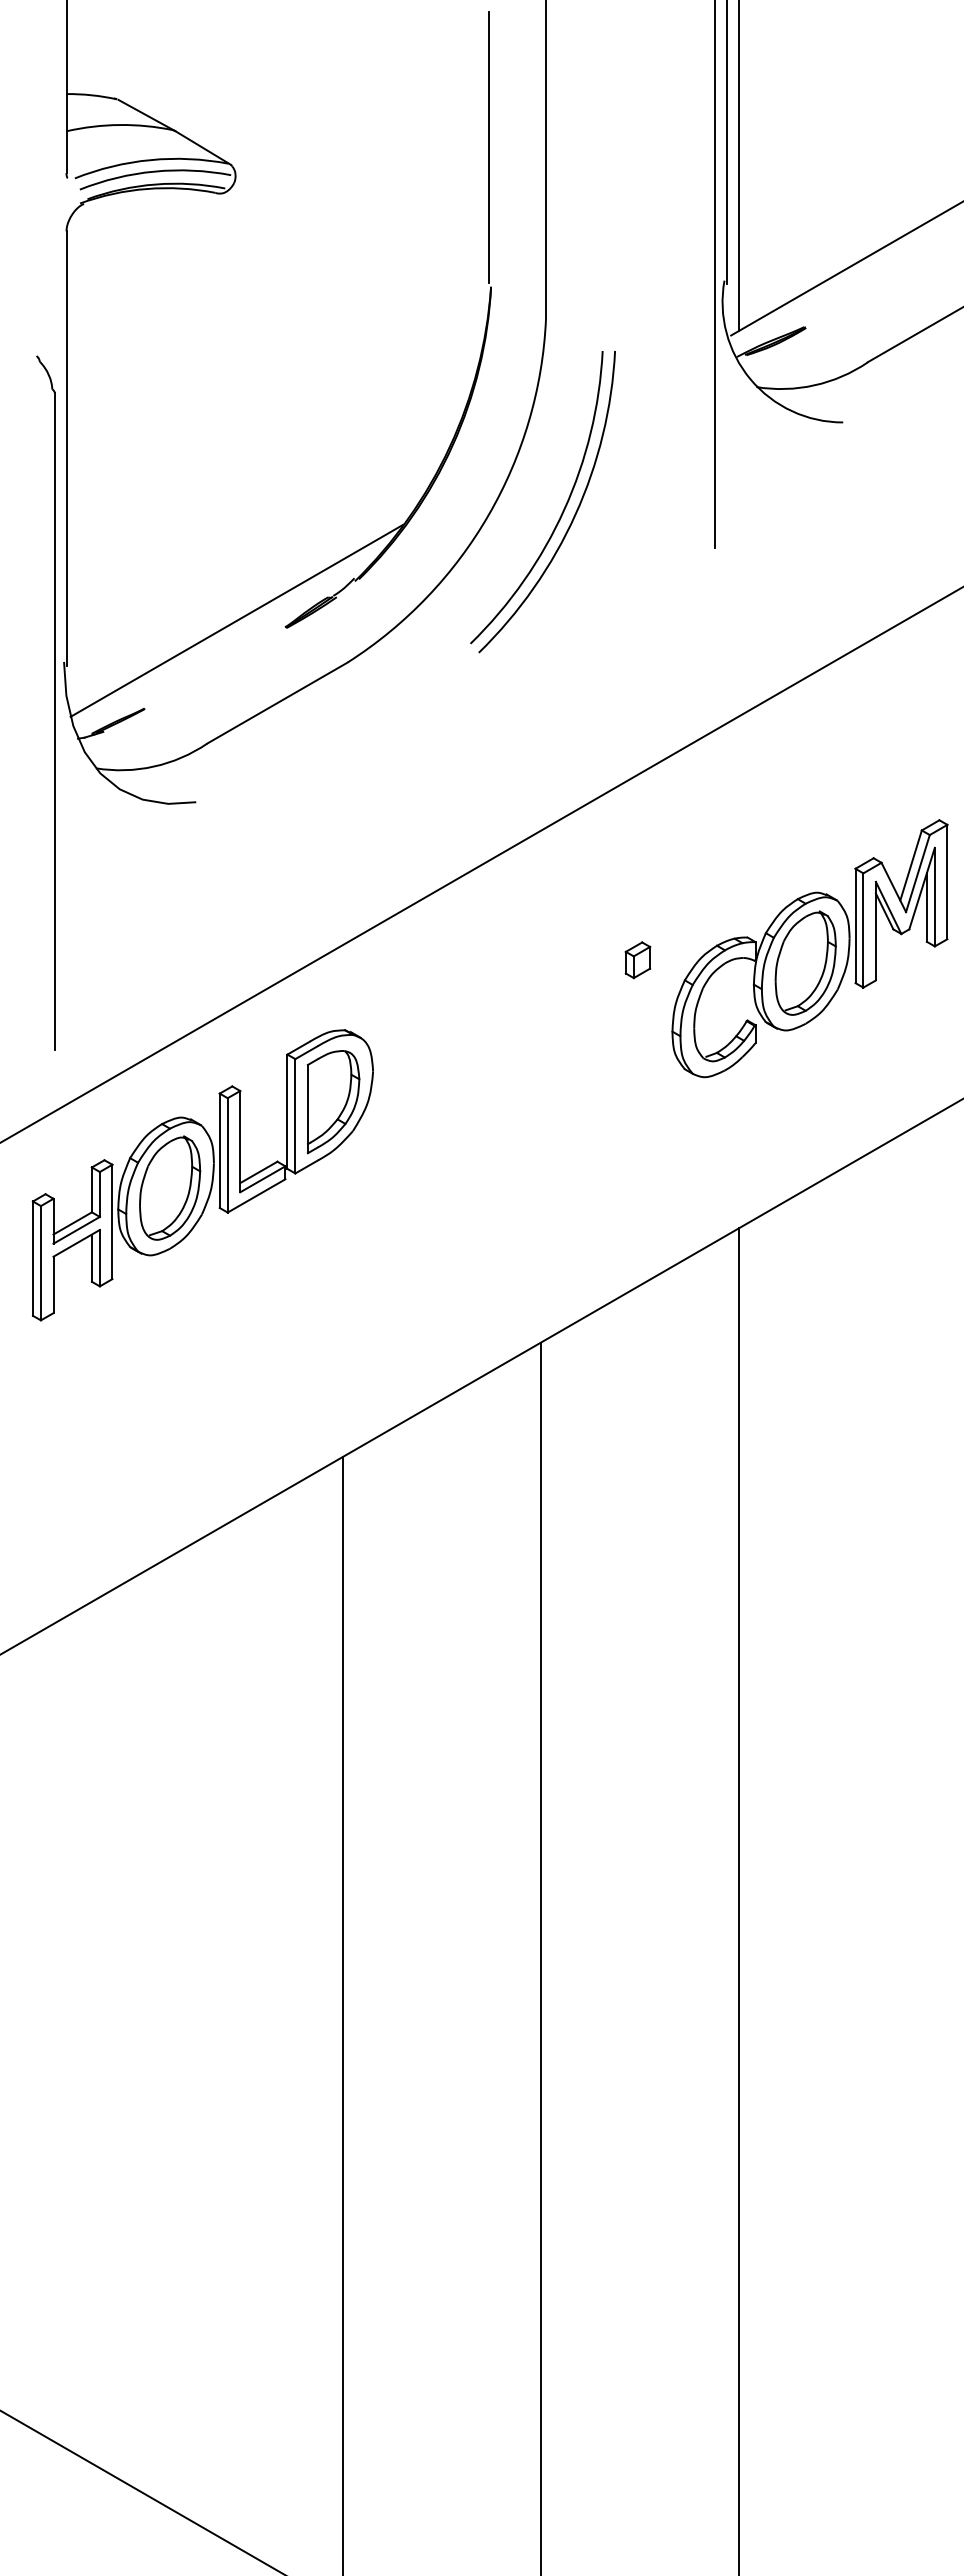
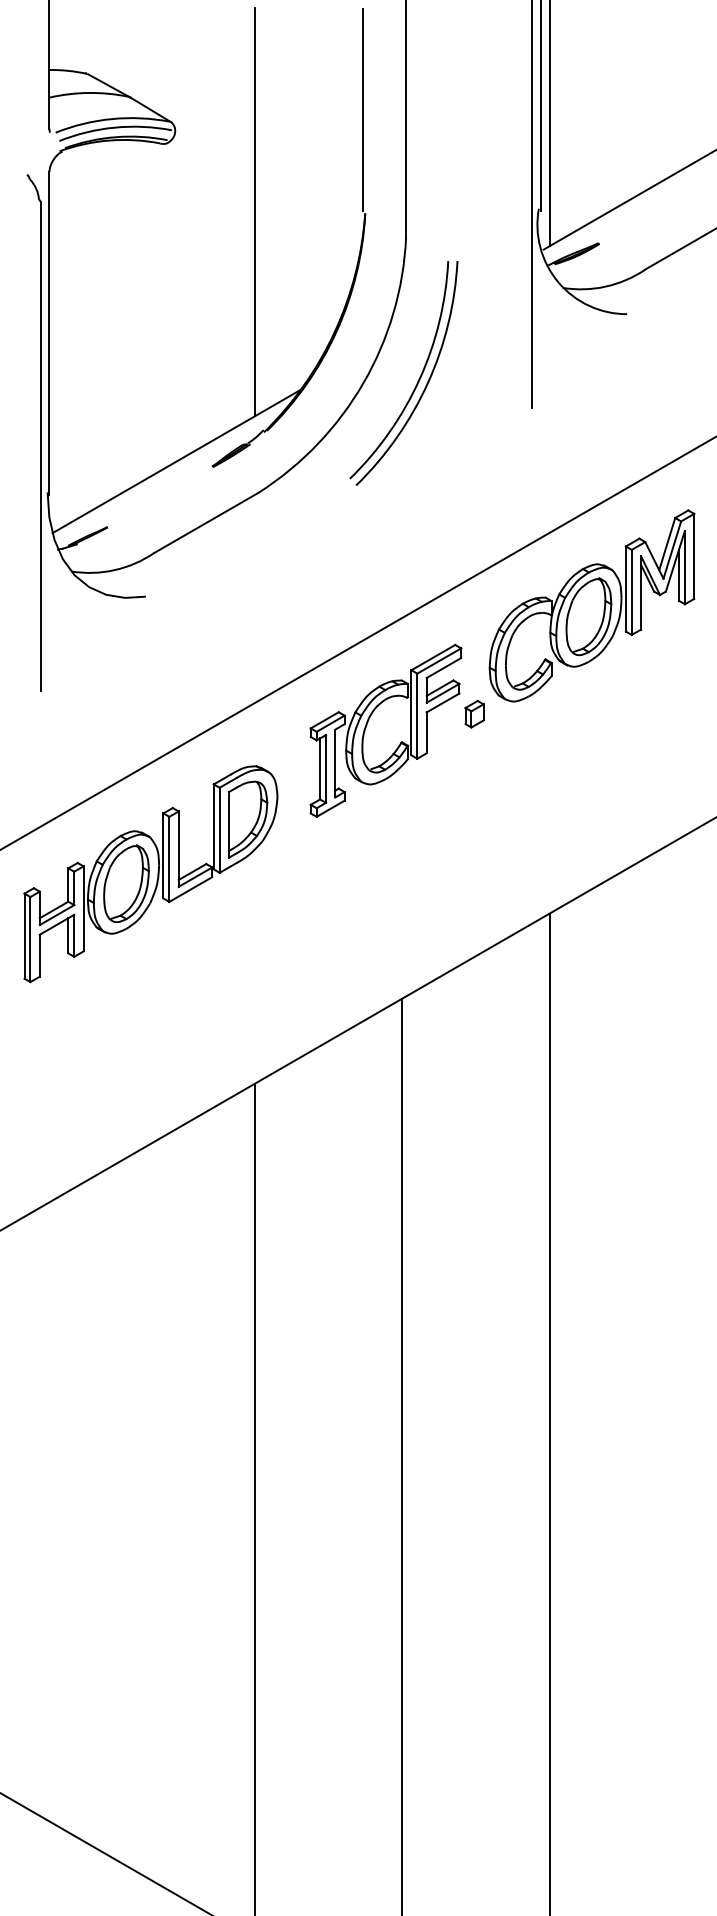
line: (342, 284) -> (254, 211), added
part: (54, 702) -> (40, 432), moved
part: (809, 948) -> (591, 605), moved
part: (538, 998) -> (400, 742), added

